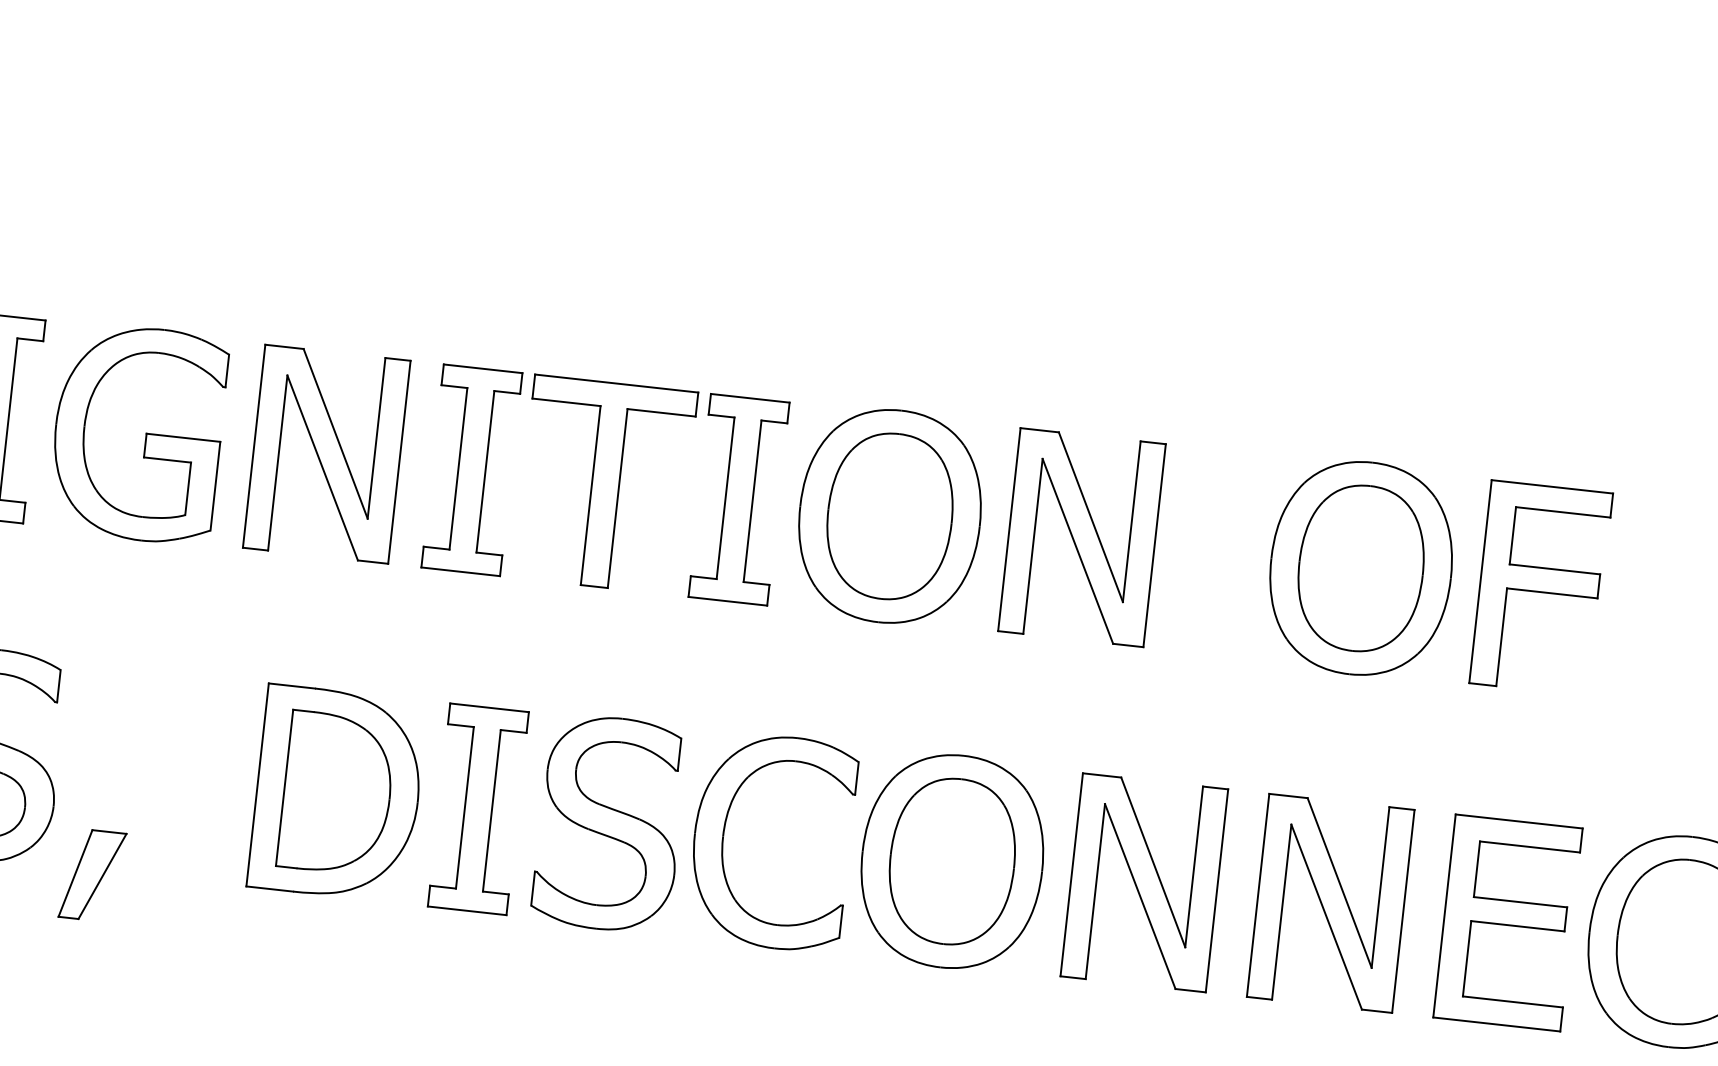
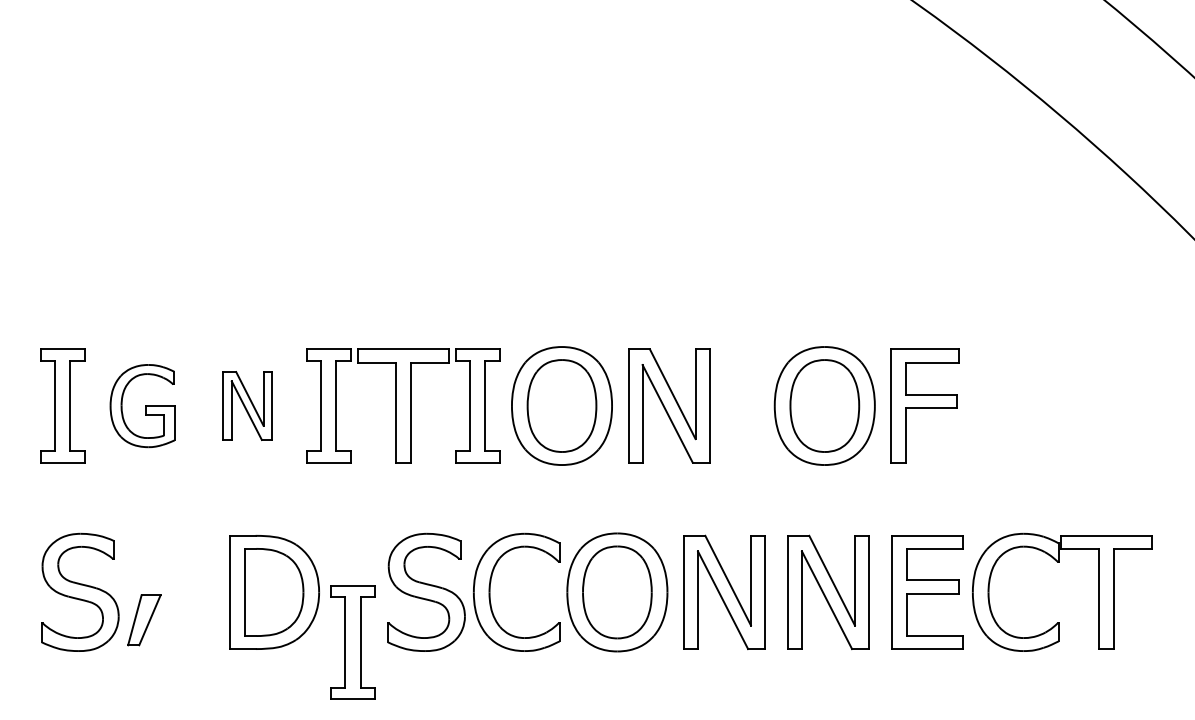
part: (138, 432) -> (142, 405), size x0.7
part: (326, 453) -> (247, 405), size x0.6
part: (477, 809) -> (352, 642), moved
part: (92, 875) -> (144, 620), moved

